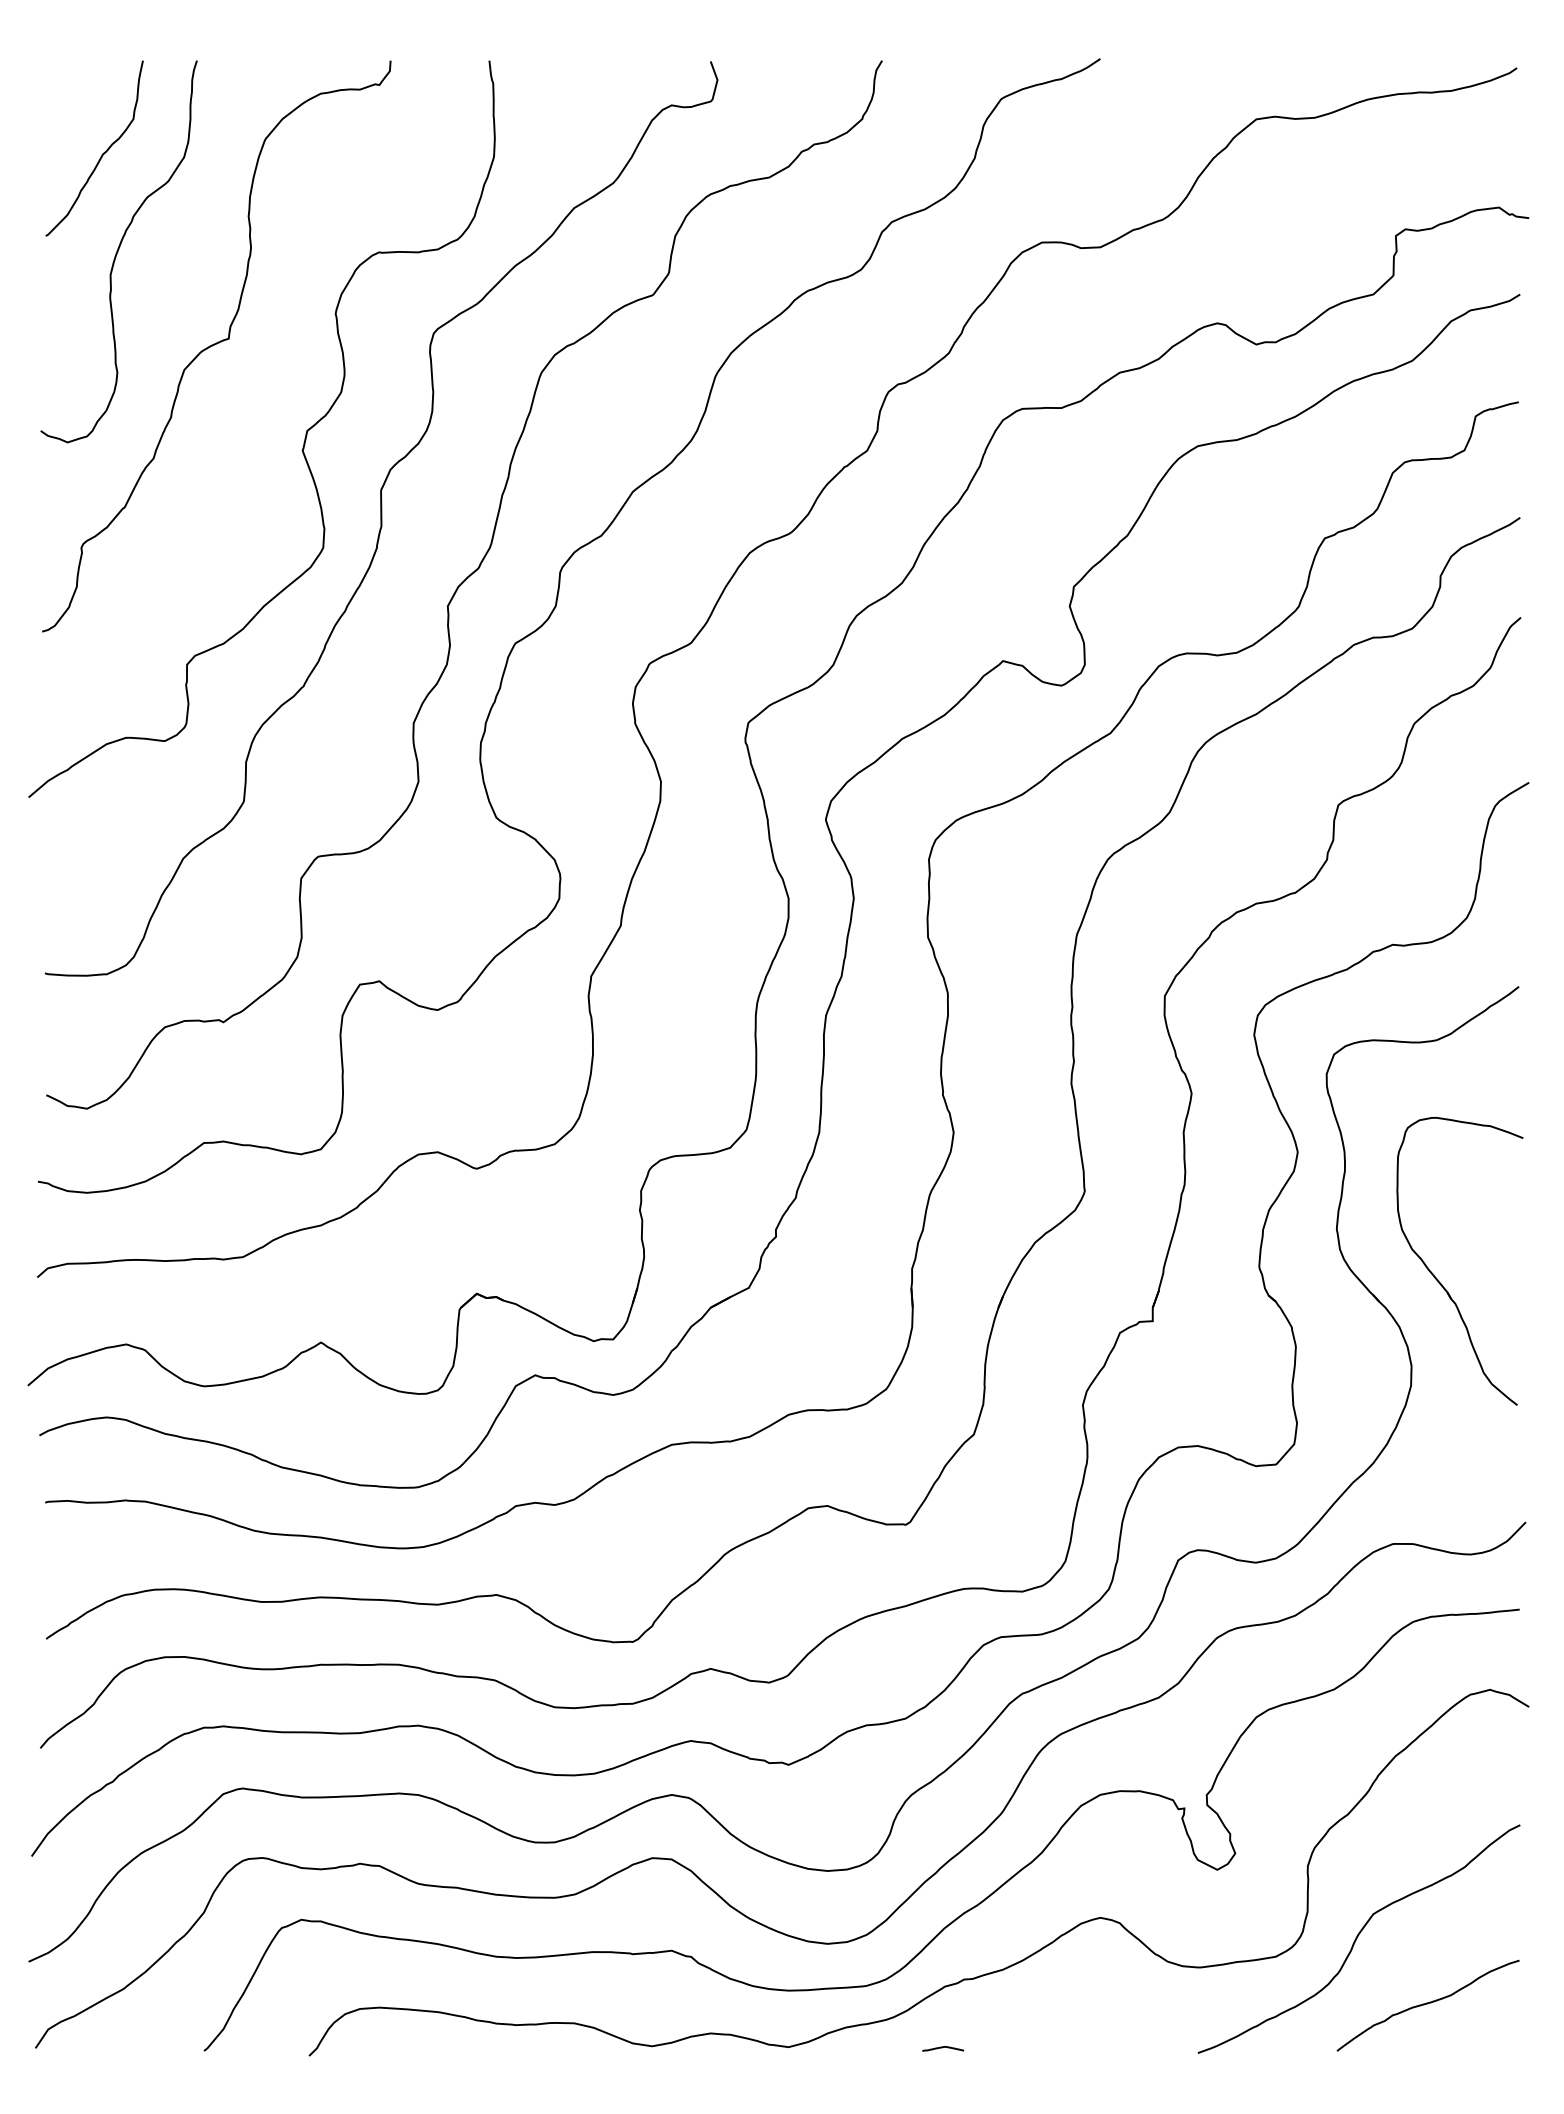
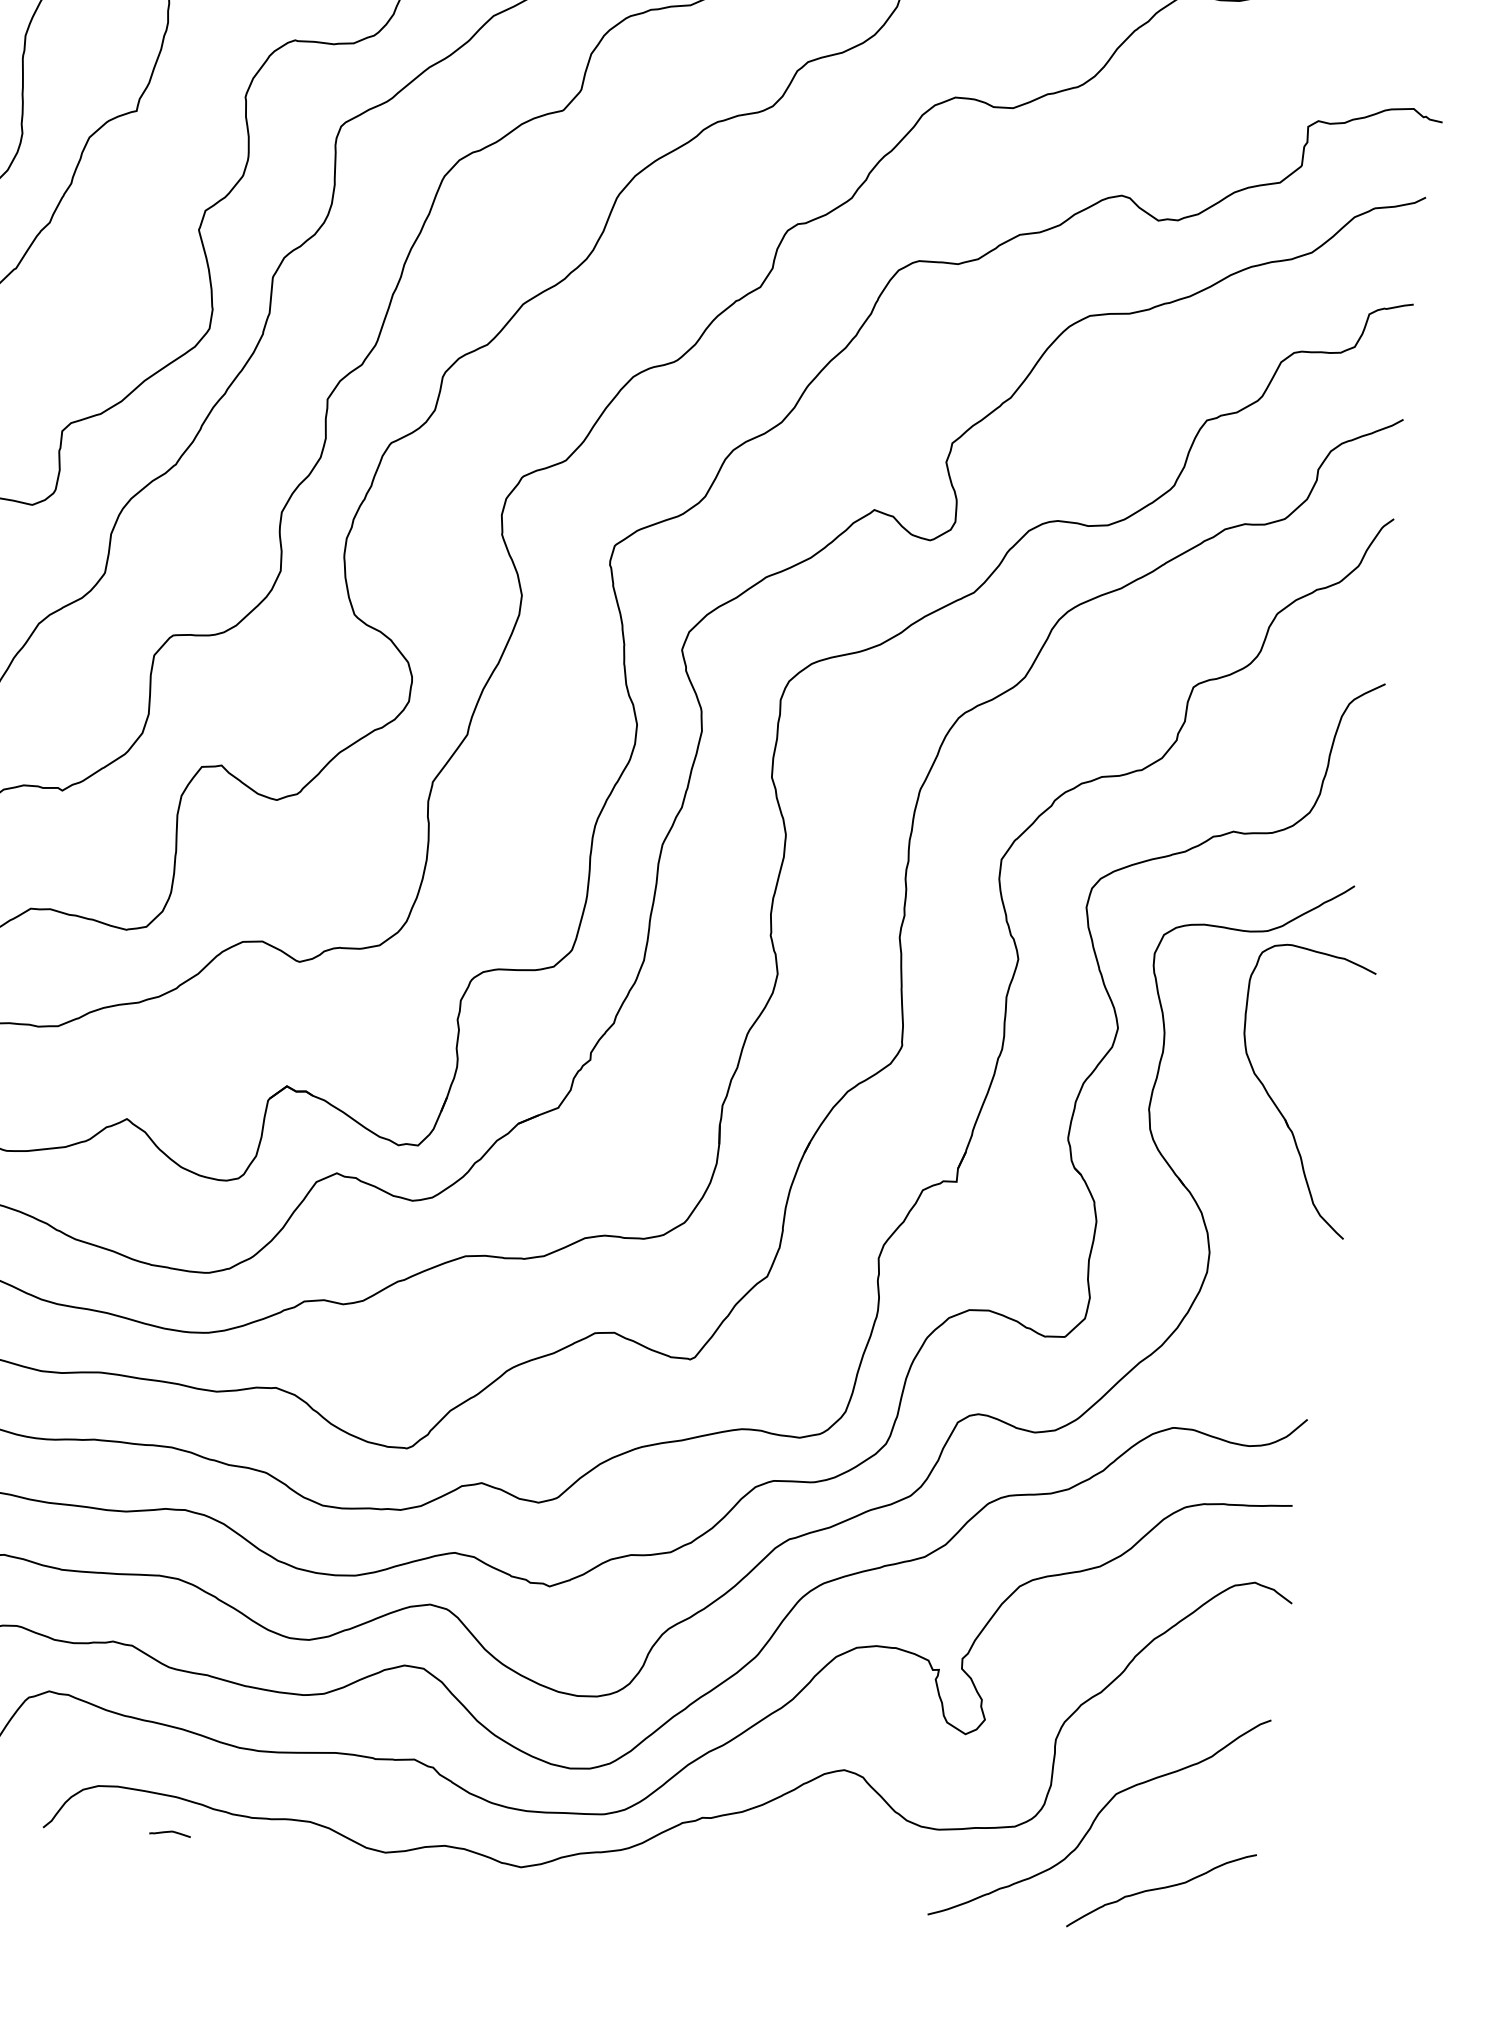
part: (1438, 1279) -> (1277, 1106), moved
curve: (942, 2048) -> (169, 1832), moved

